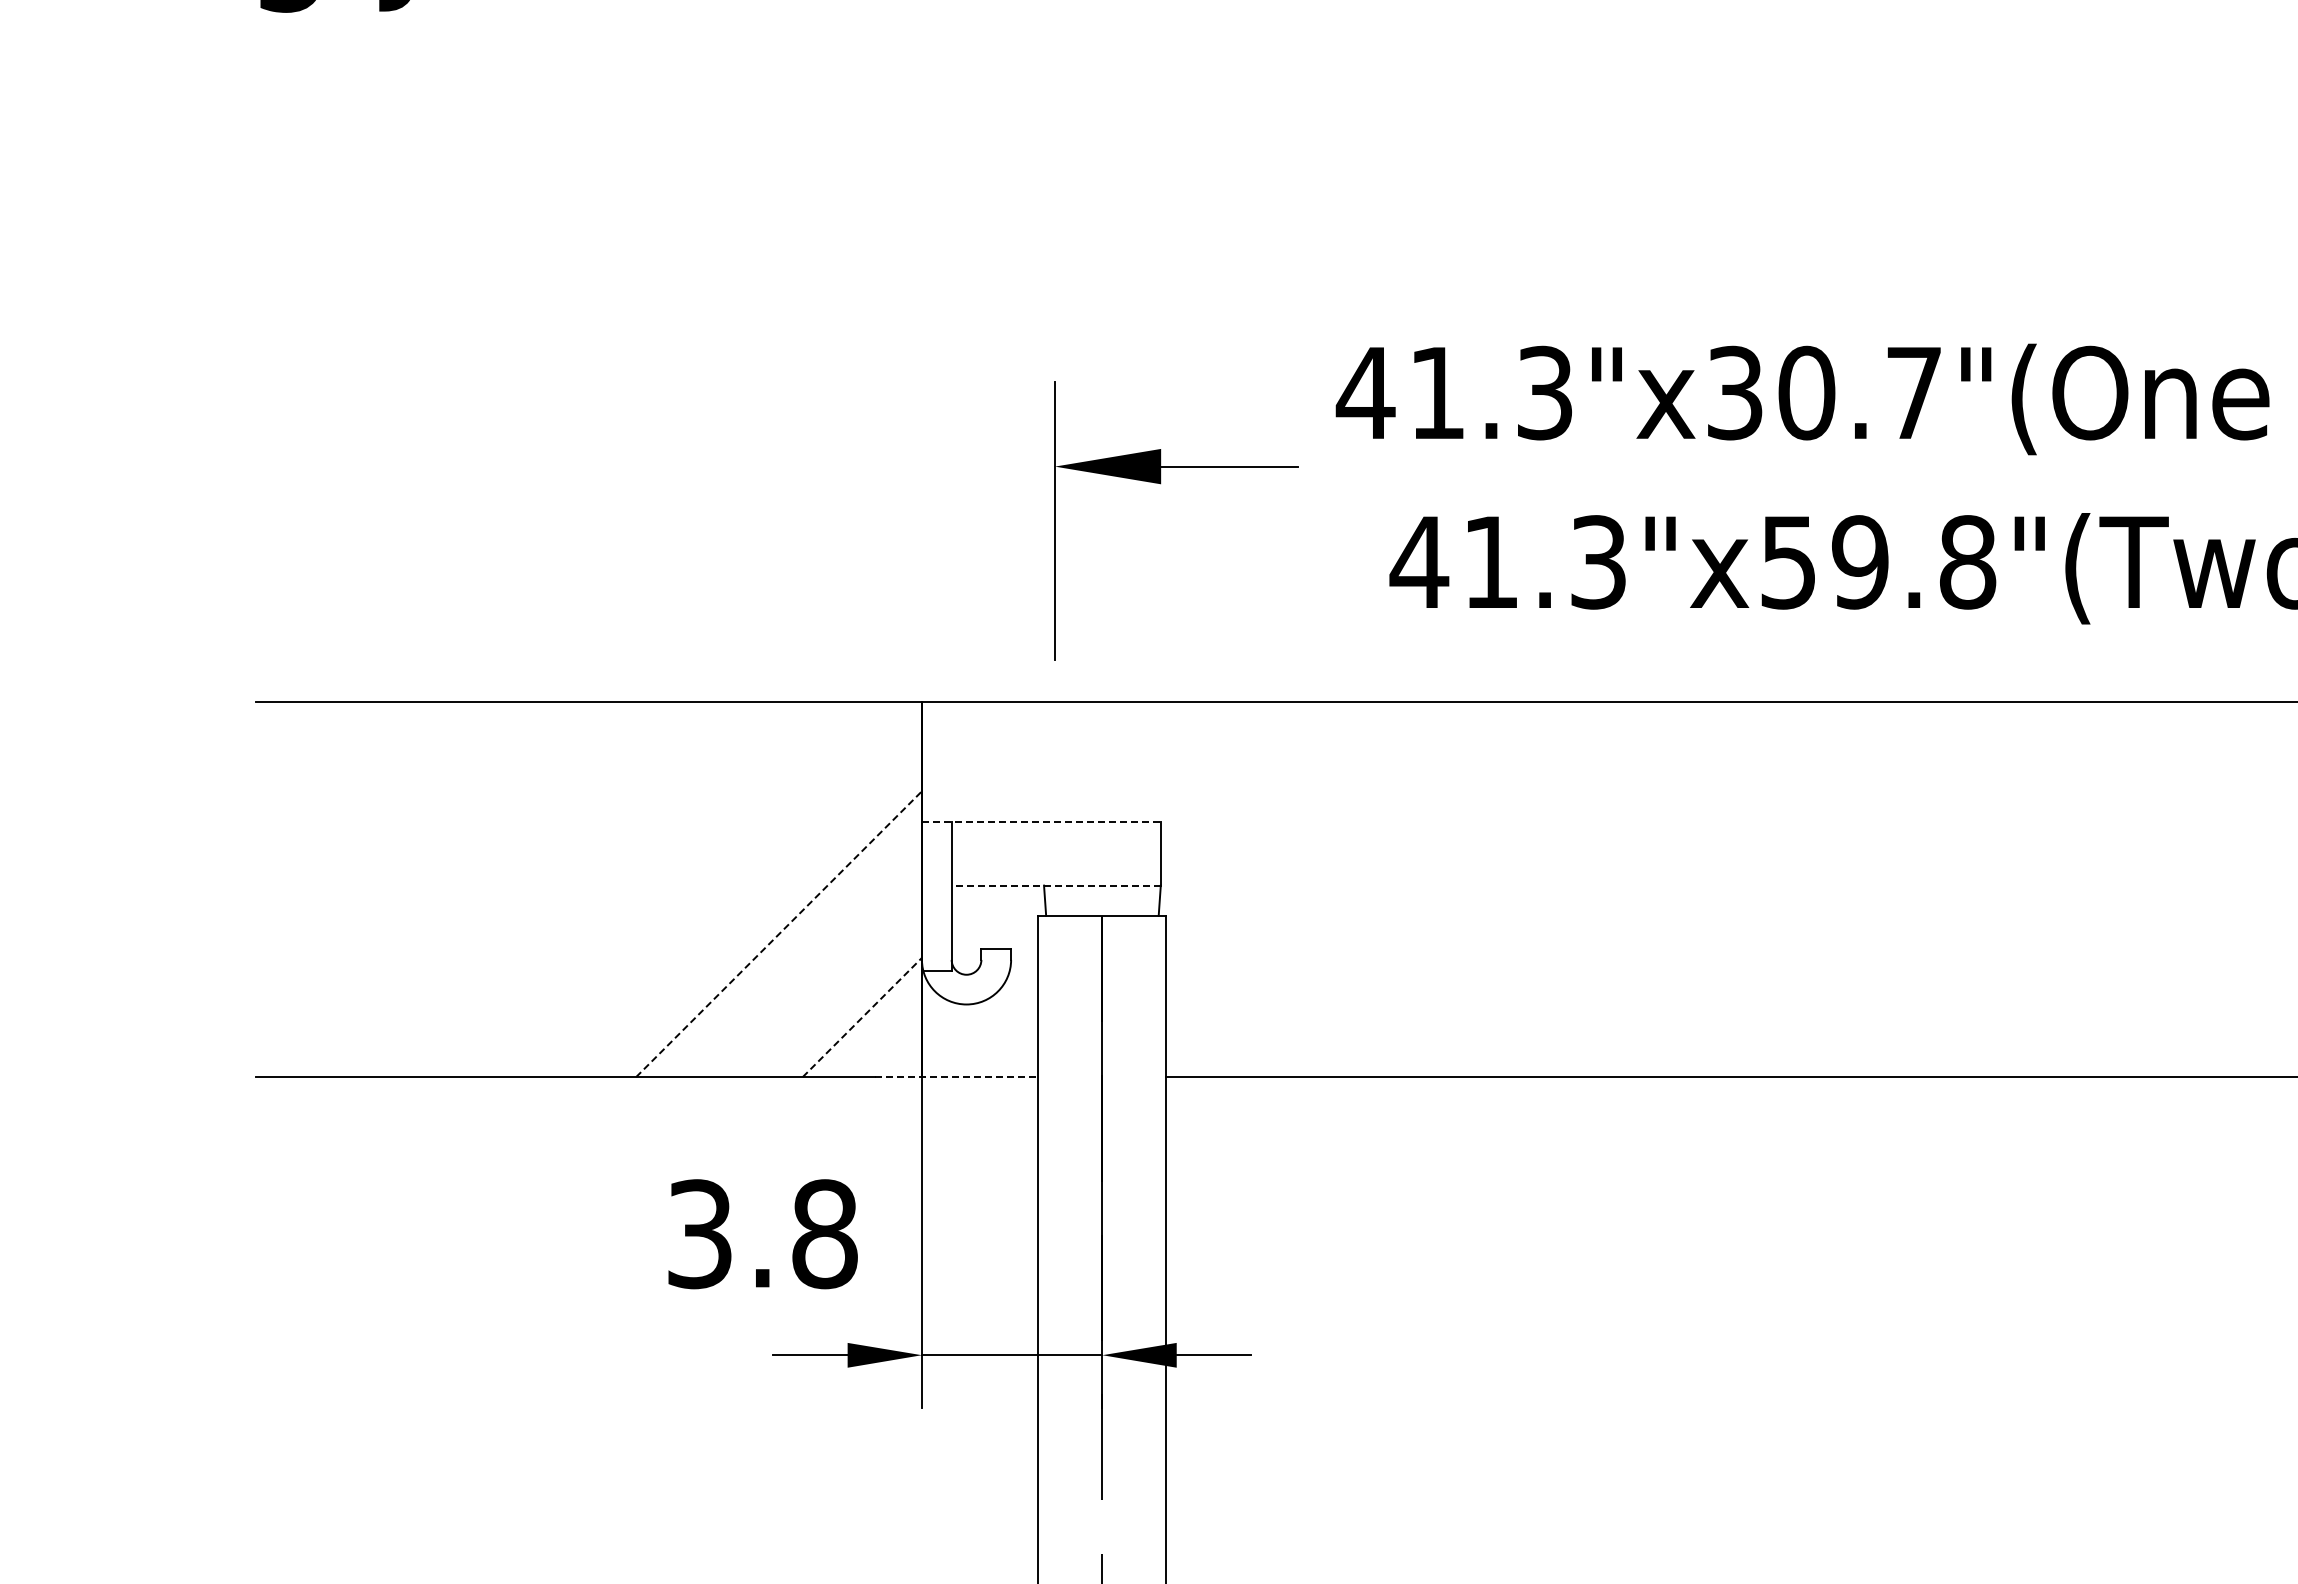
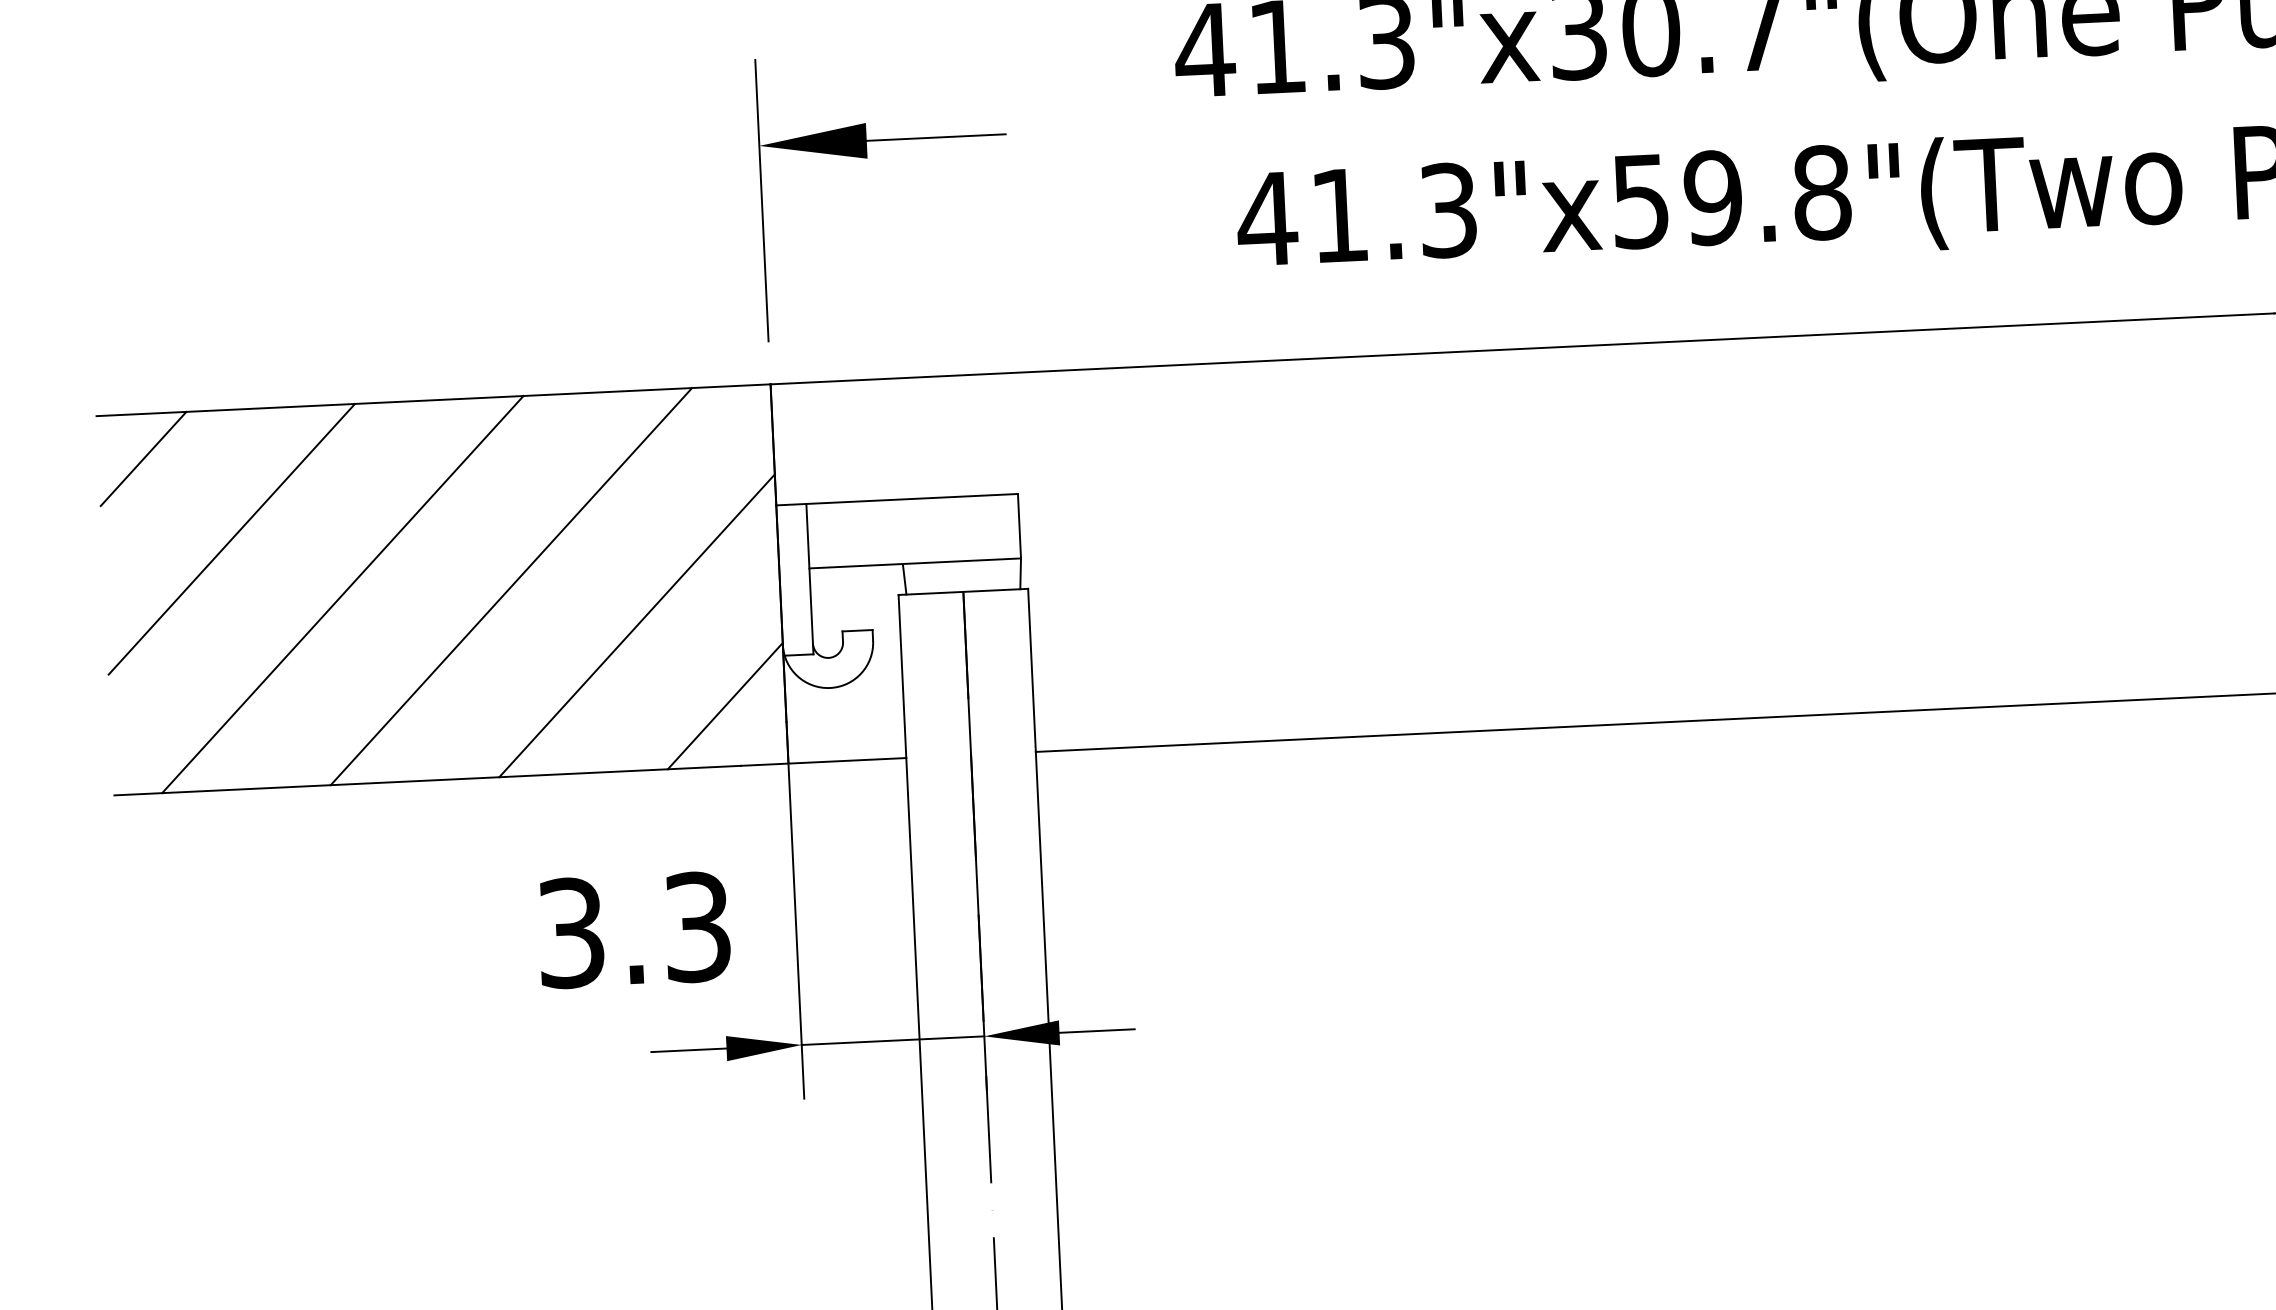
part: (1160, 484) -> (866, 158), moved
line: (299, 746) -> (142, 458), added
line: (1041, 821) -> (897, 499), dashed -> solid
line: (383, 829) -> (231, 538), added
line: (1056, 885) -> (915, 563), dashed -> solid
line: (489, 889) -> (341, 594), added
line: (656, 889) -> (510, 586), added
line: (779, 933) -> (637, 625), dashed -> solid
line: (862, 1017) -> (725, 706), dashed -> solid
line: (956, 1077) -> (823, 762), dashed -> solid
text: (824, 1234) -> (697, 927), 3.8 -> 3.3

